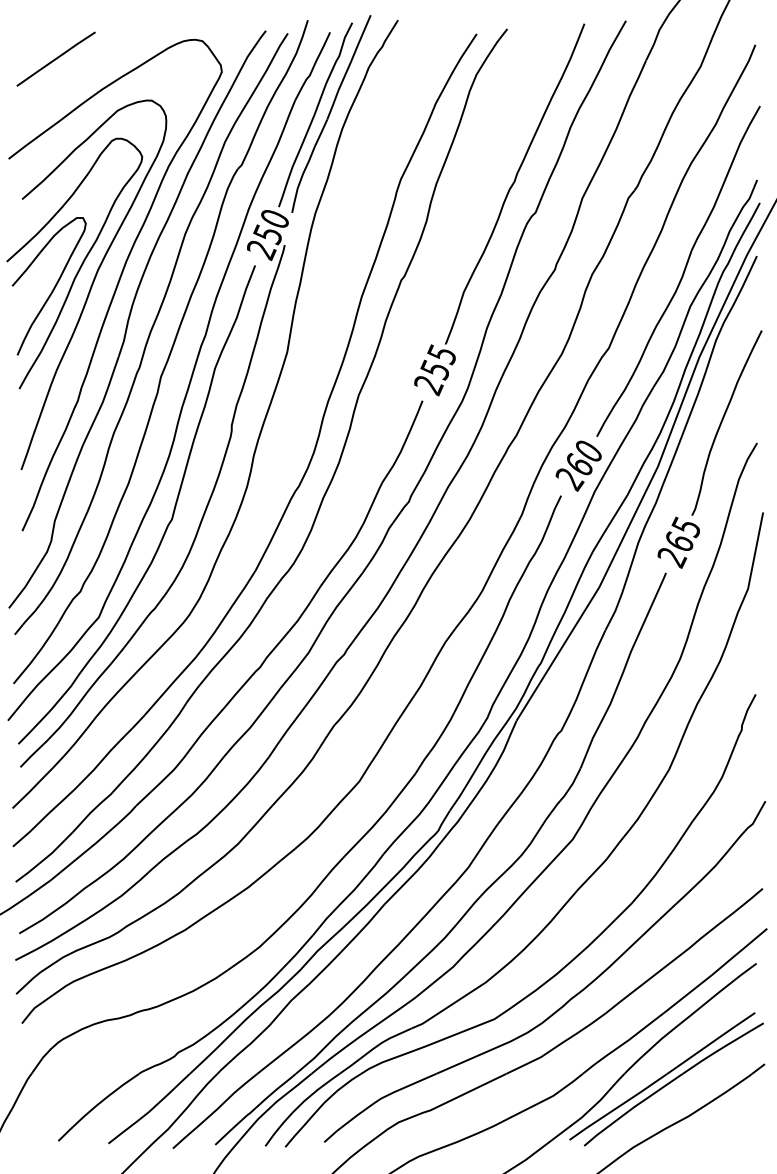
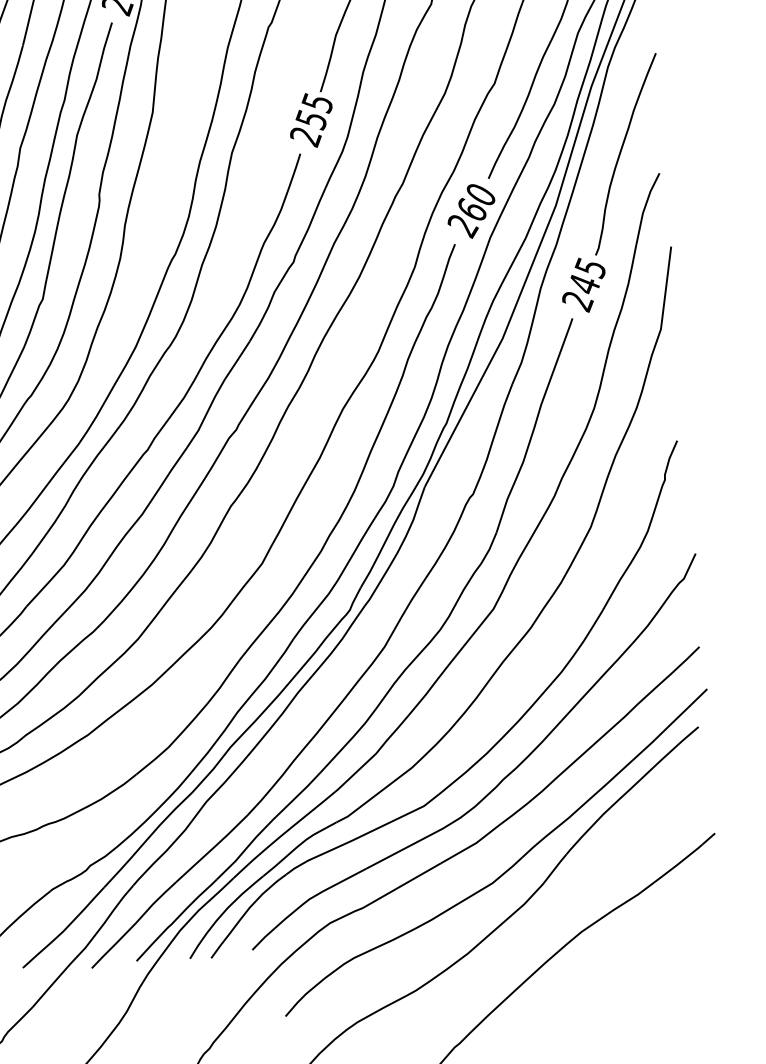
text: (679, 541) -> (584, 283), 265 -> 245
part: (666, 1079) -> (611, 857), removed

